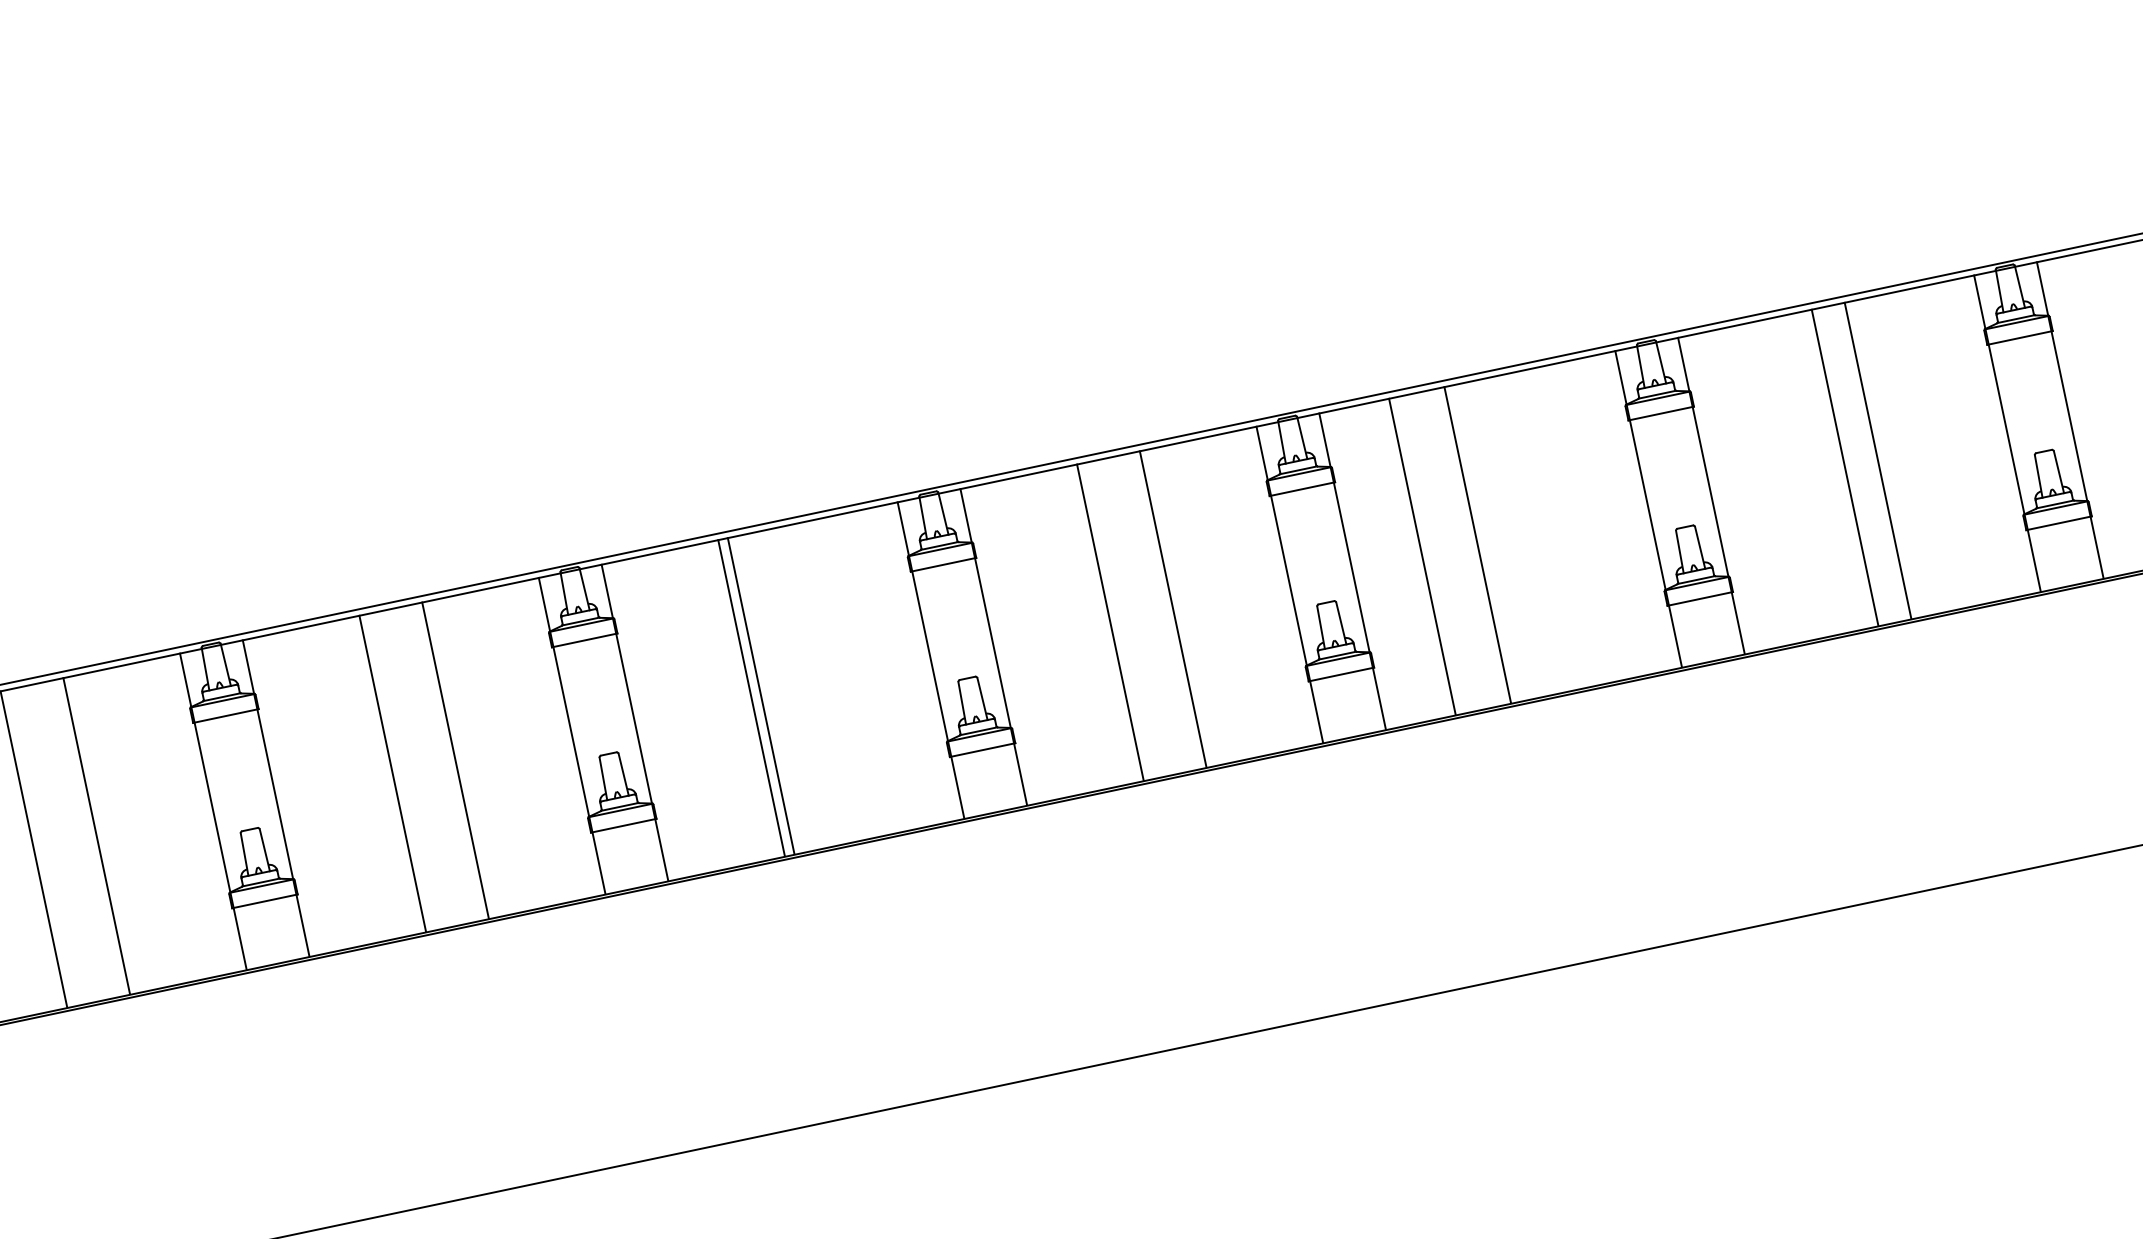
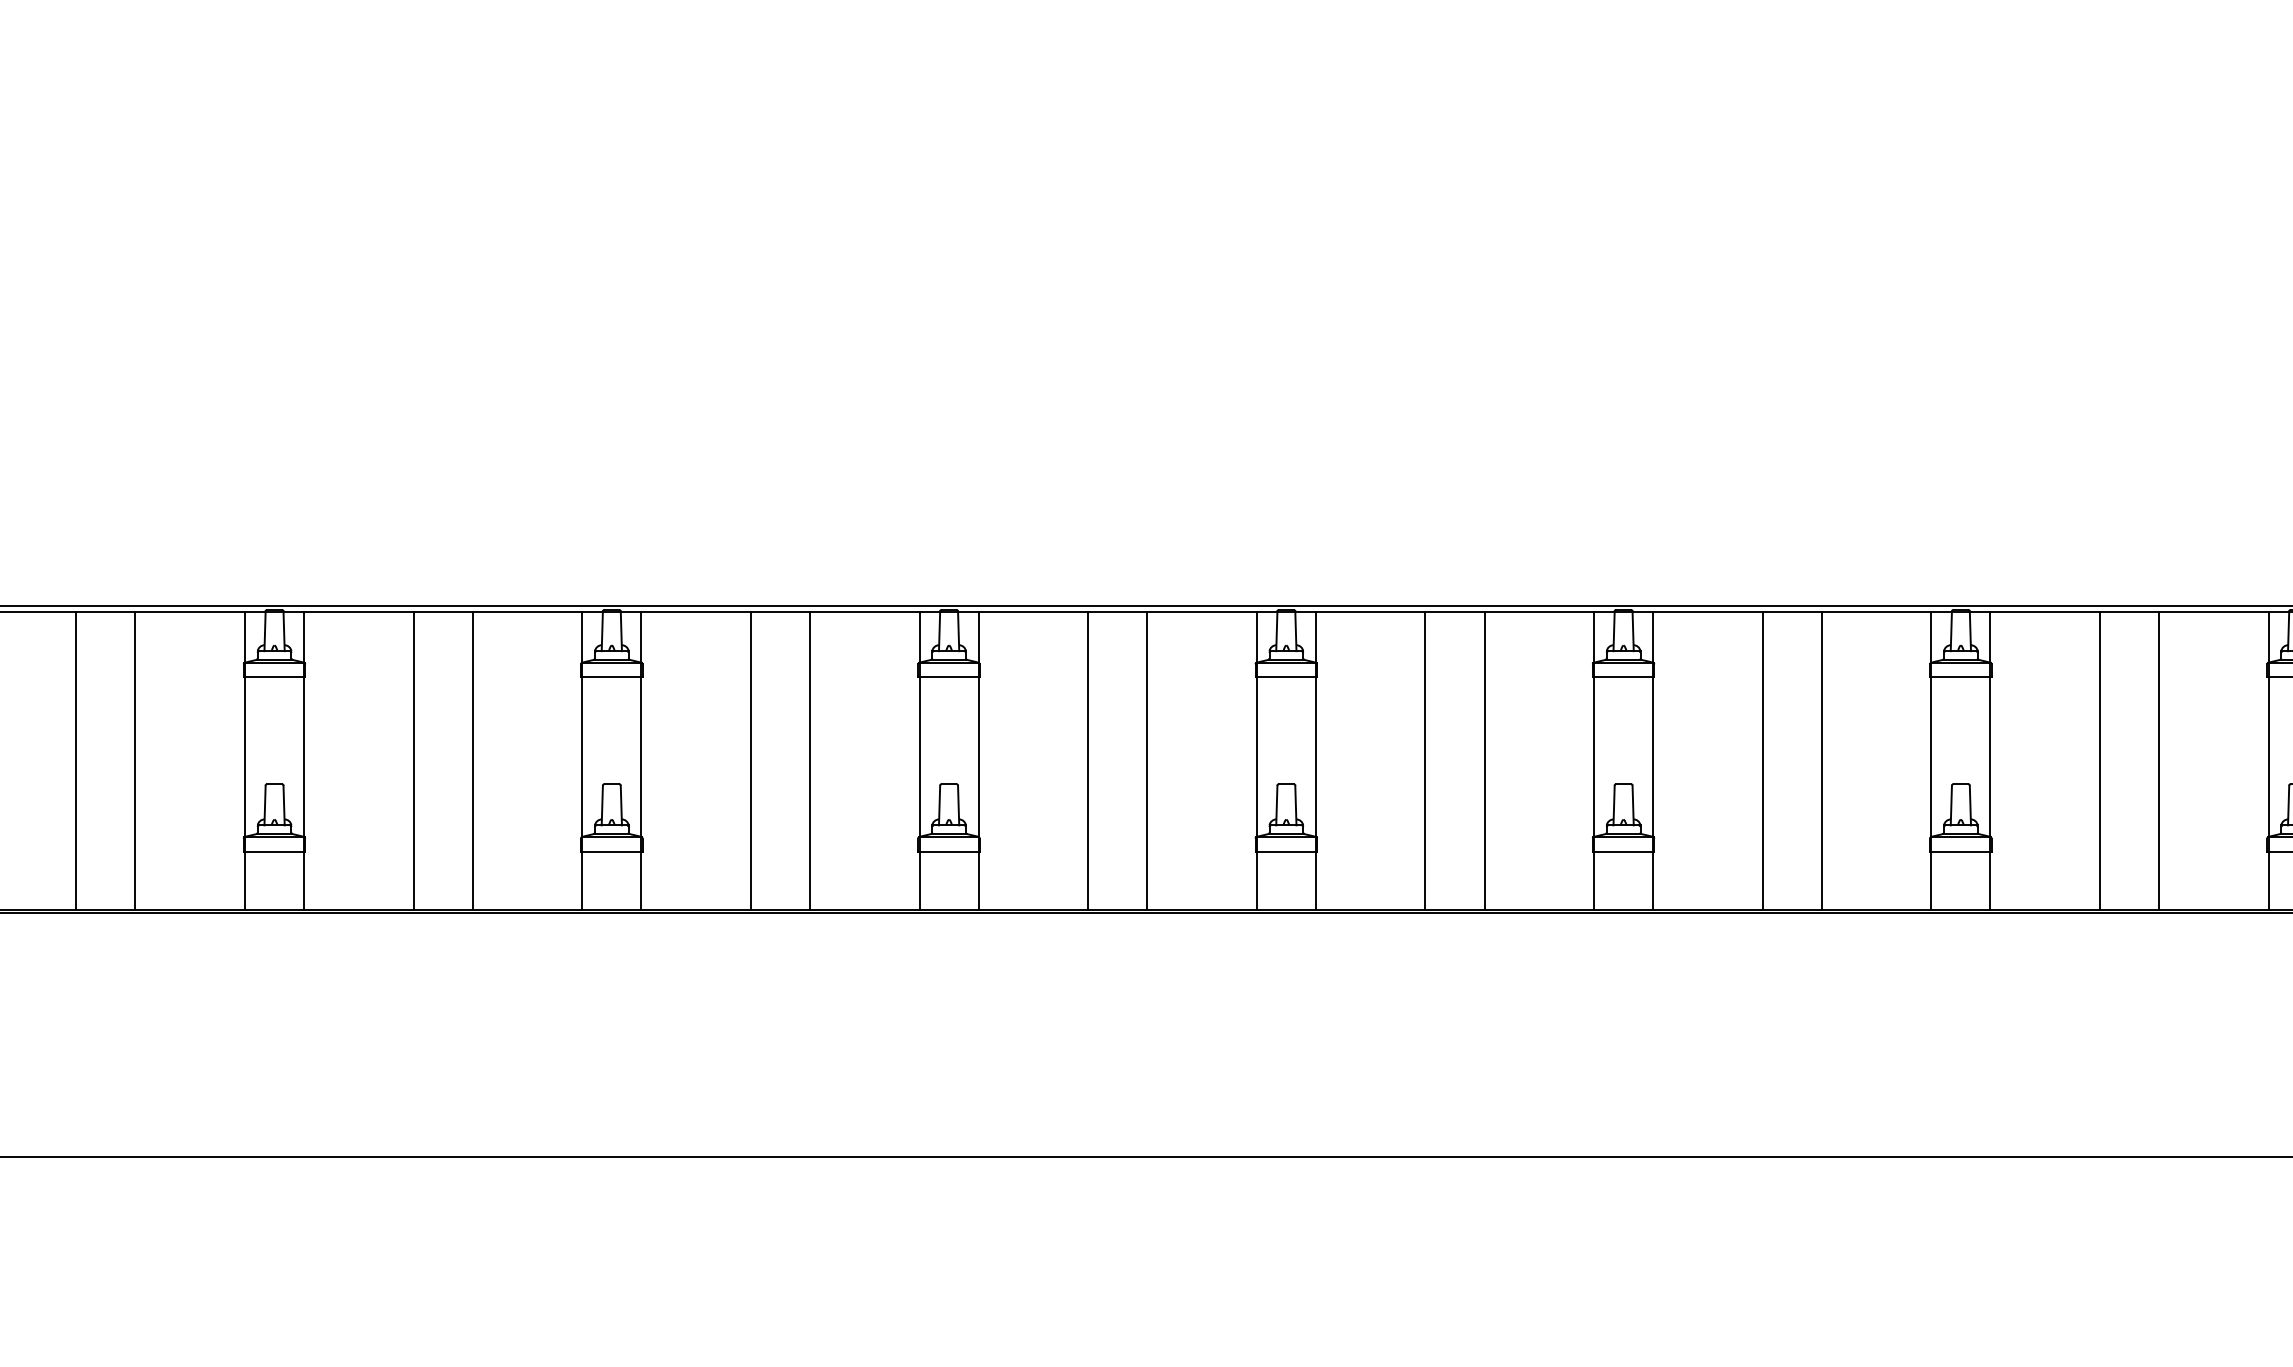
line: (1878, 460) -> (2100, 760), moved
line: (1845, 467) -> (2159, 760), moved
line: (1477, 544) -> (1821, 760), moved
line: (1422, 556) -> (1762, 760), moved
line: (761, 695) -> (1147, 760), moved

